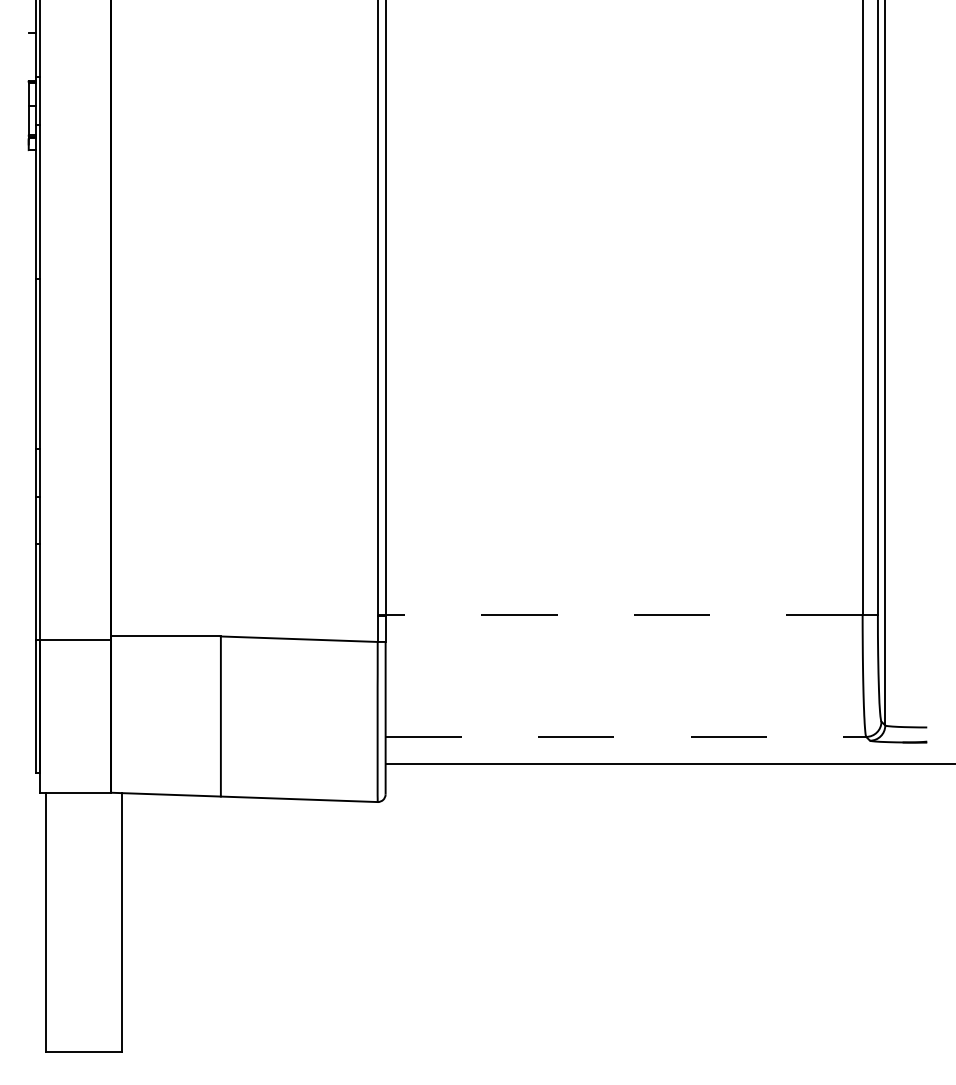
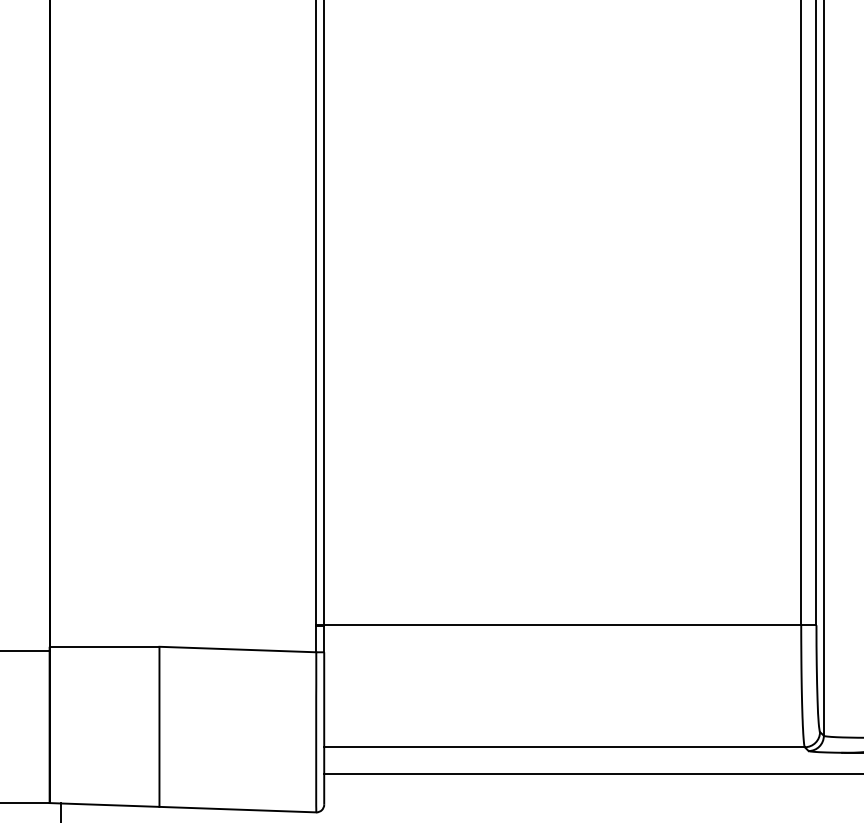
line: (619, 614) -> (558, 624), dashed -> solid
line: (626, 736) -> (565, 746), dashed -> solid

